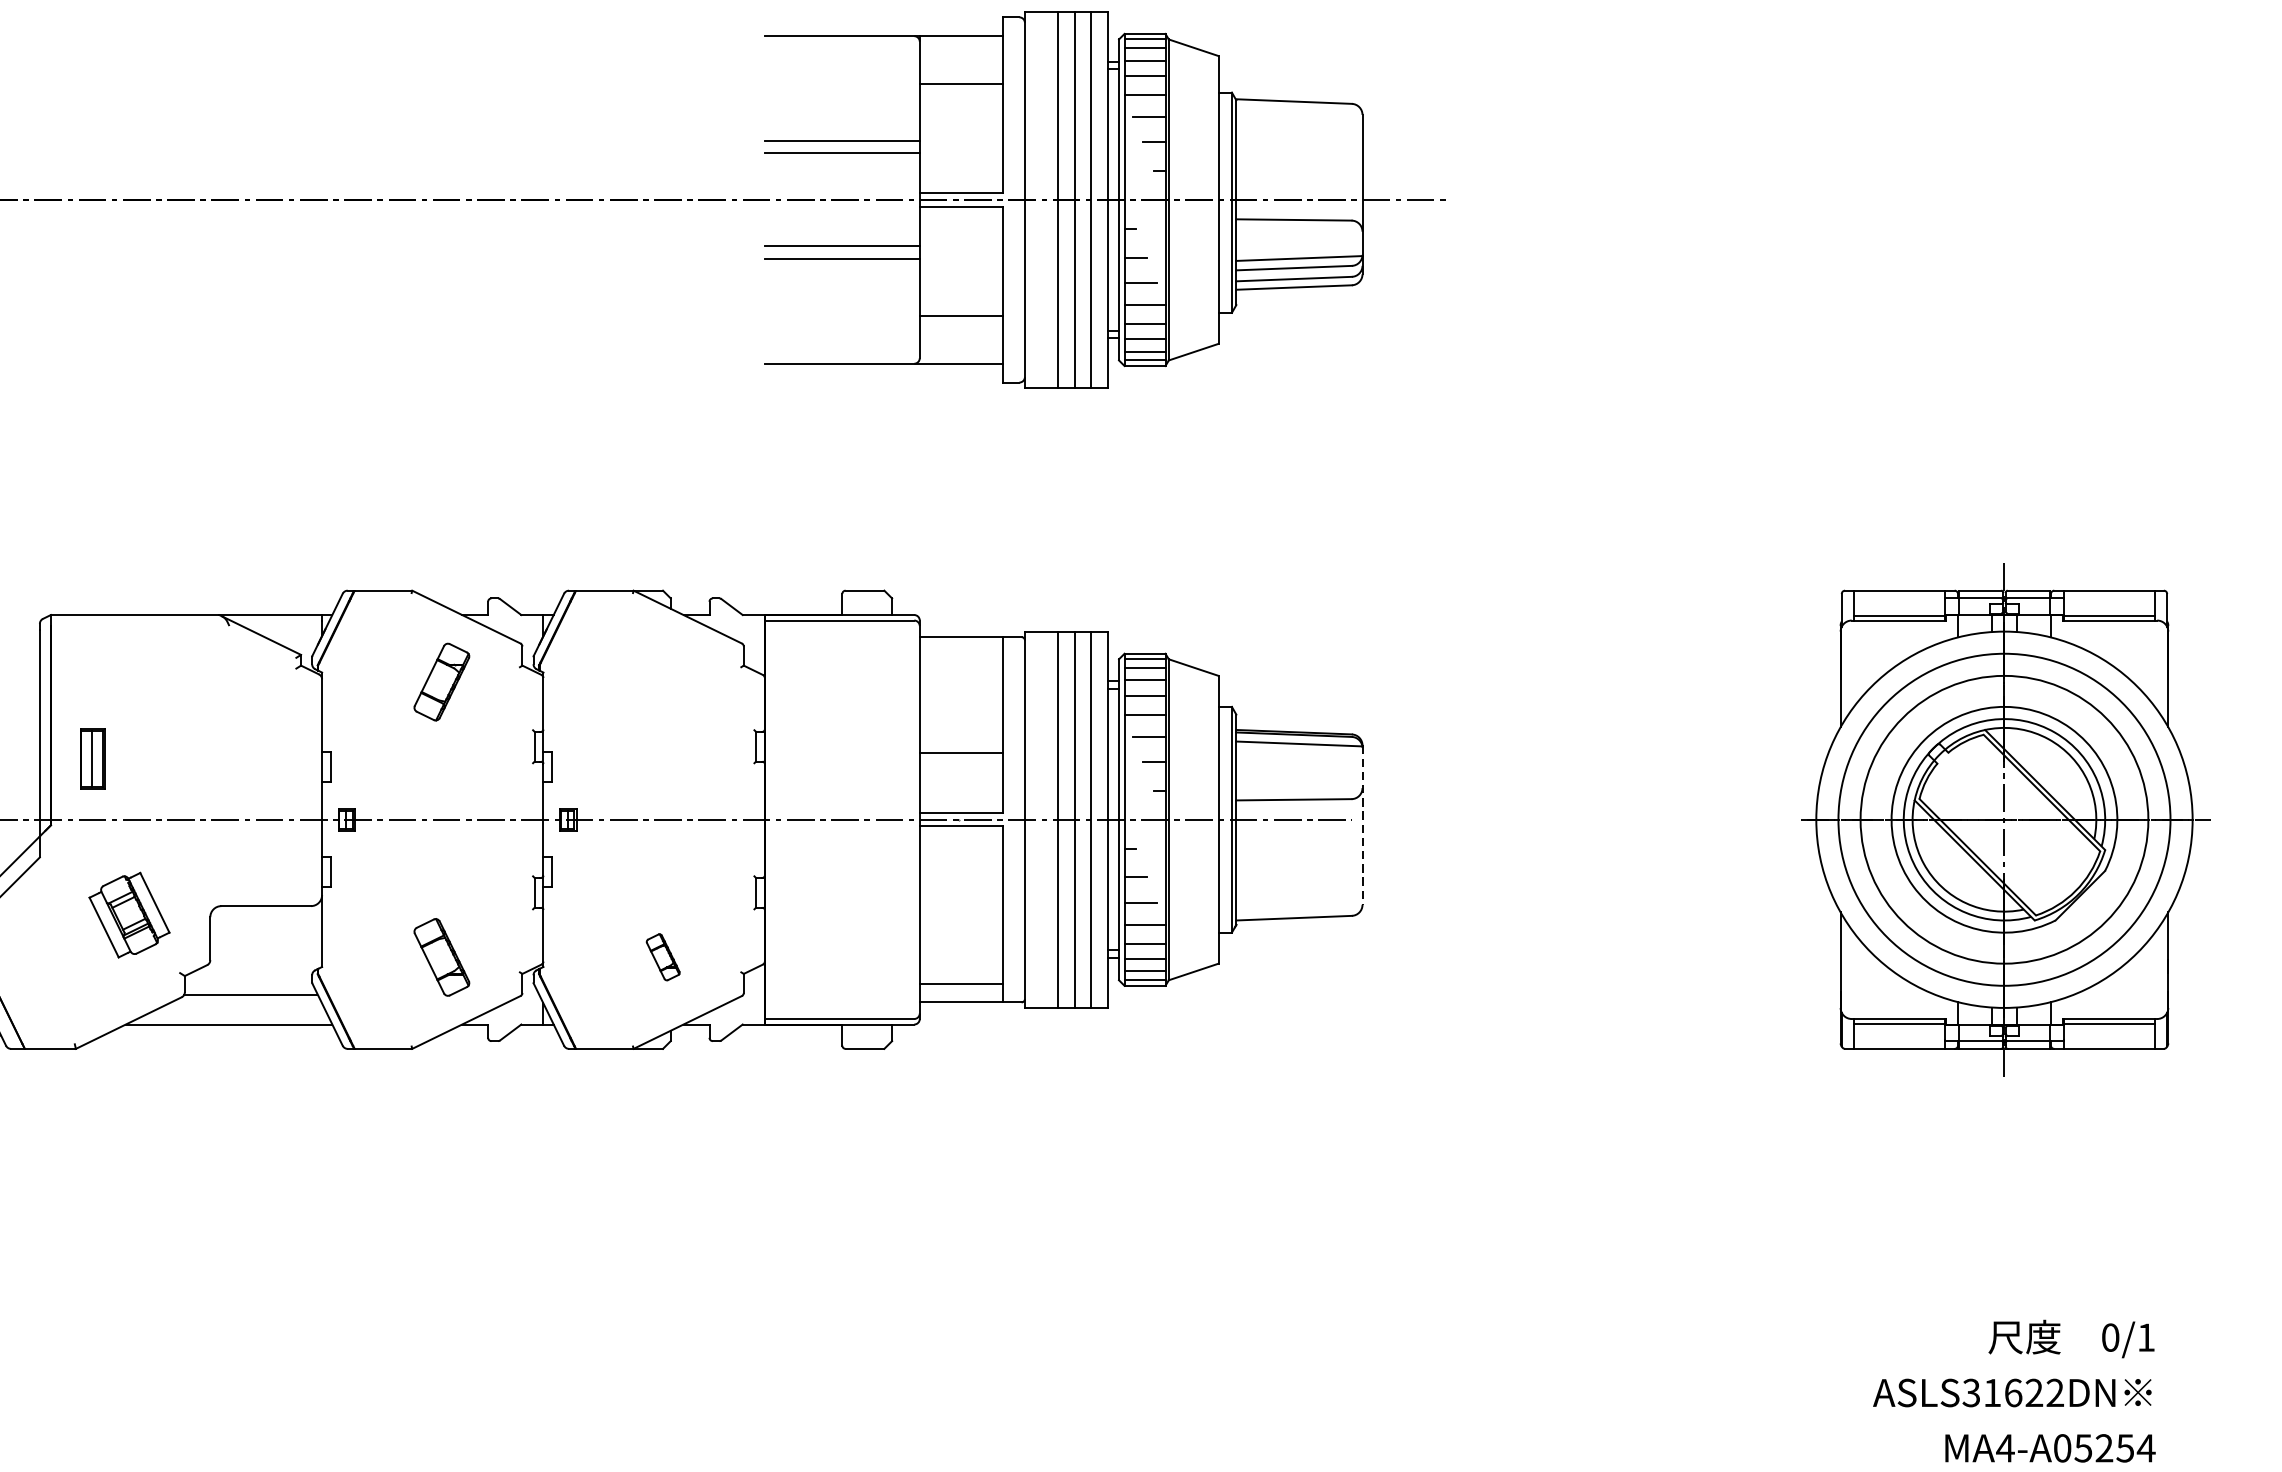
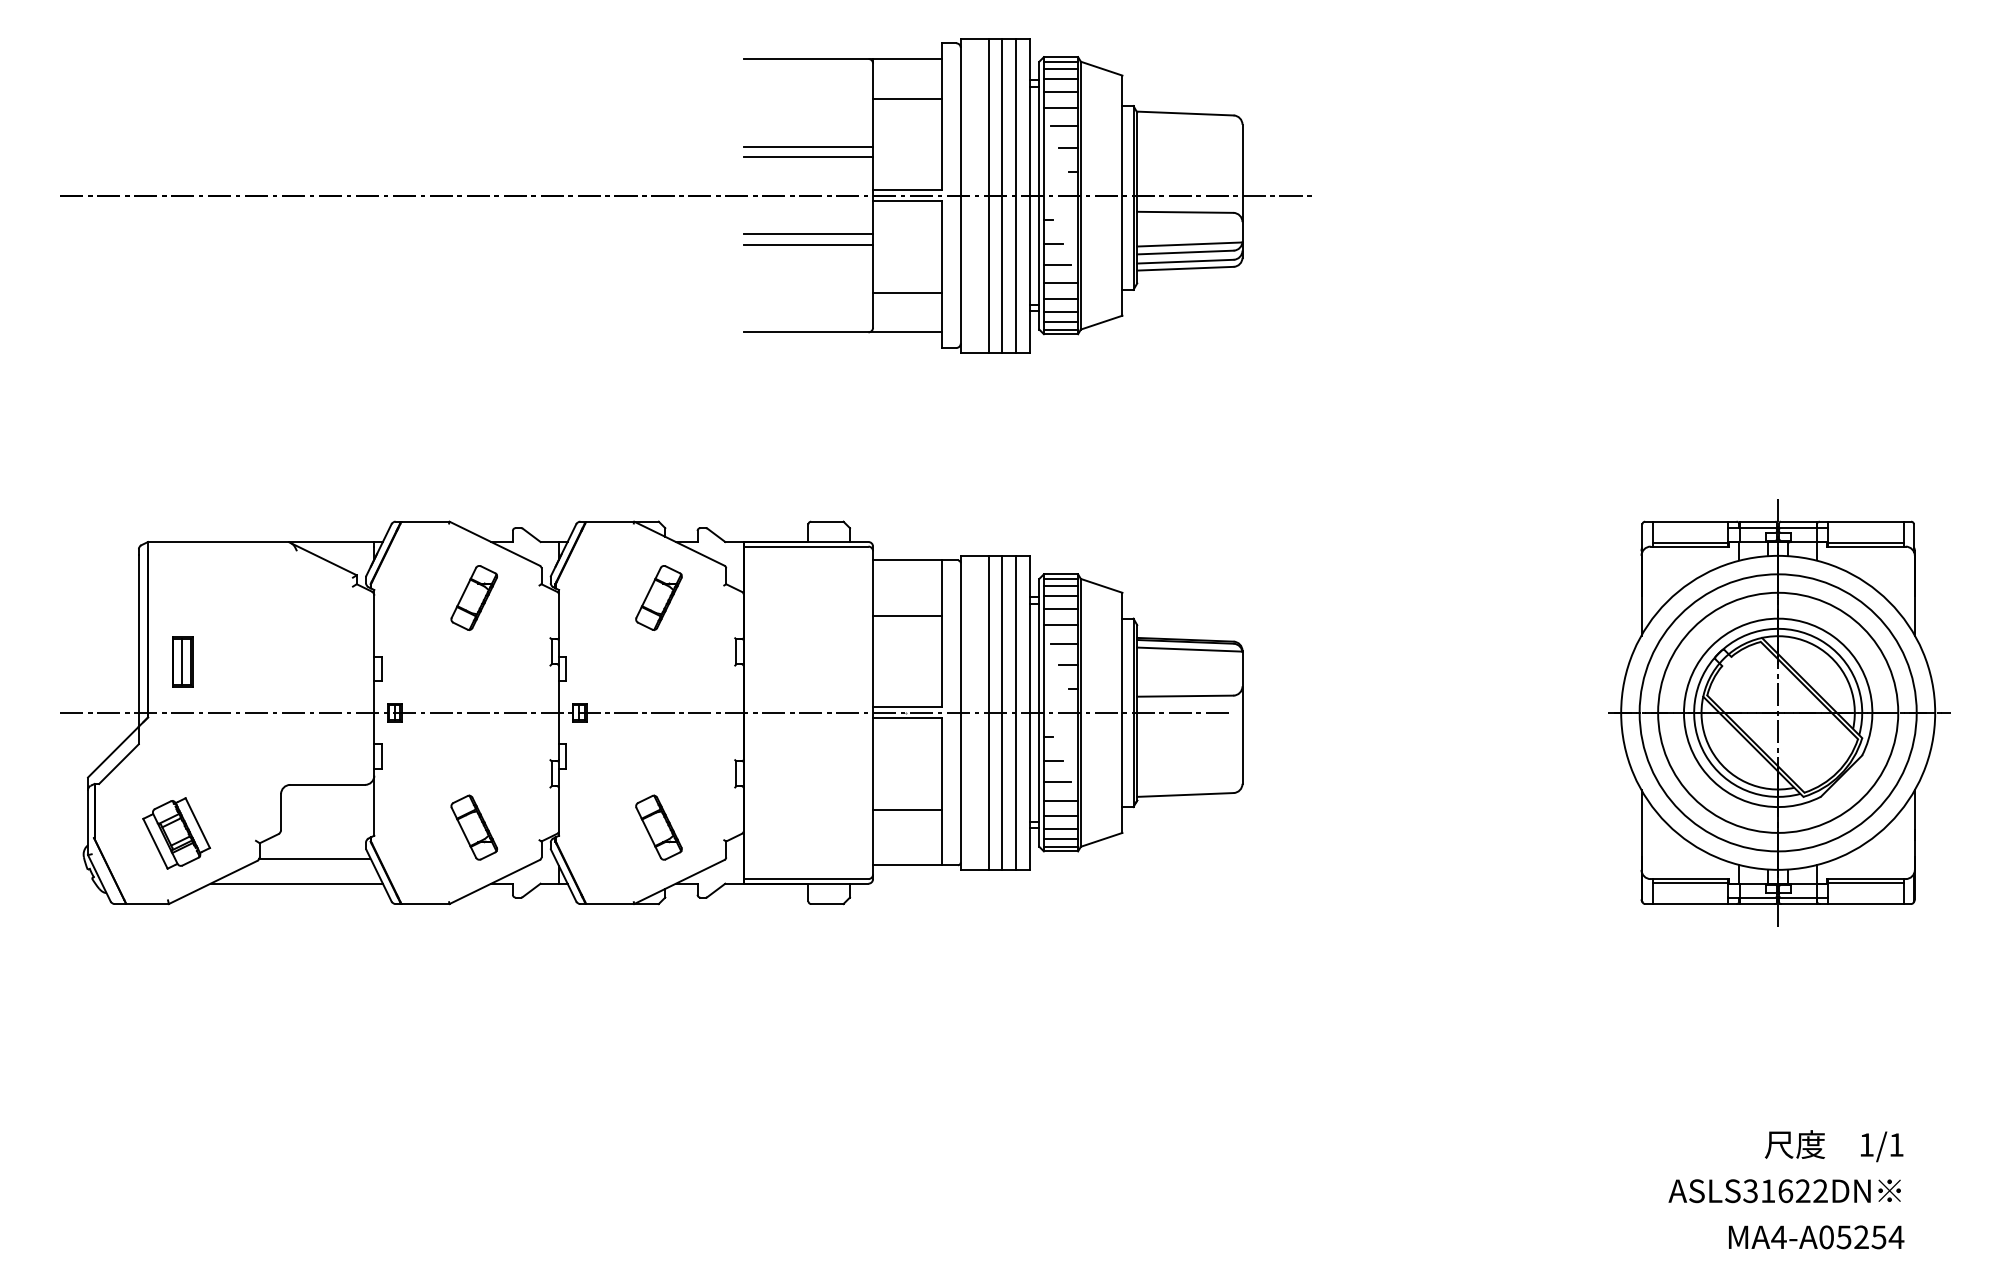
part: (662, 681) -> (658, 597), added
line: (961, 752) -> (907, 615), moved
line: (1362, 825) -> (1242, 717), dashed -> solid
part: (129, 915) -> (176, 833), moved
part: (662, 957) -> (658, 827), size x1.67
line: (961, 983) -> (907, 809), moved
text: (2110, 1337) -> (1866, 1144), 0/1 -> 1/1

